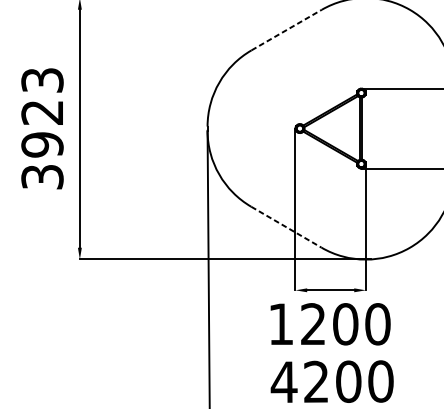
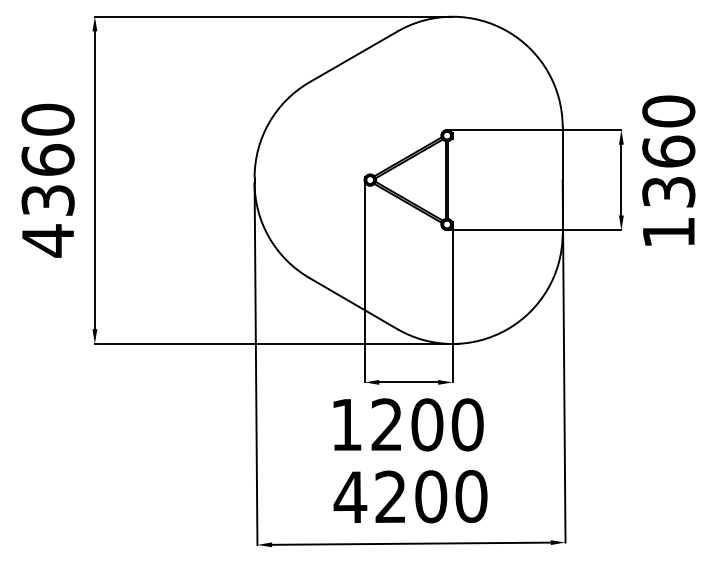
line: (286, 29) -> (353, 56), dashed -> solid
text: (42, 128) -> (47, 180), 3923 -> 4360
line: (286, 227) -> (353, 303), dashed -> solid

